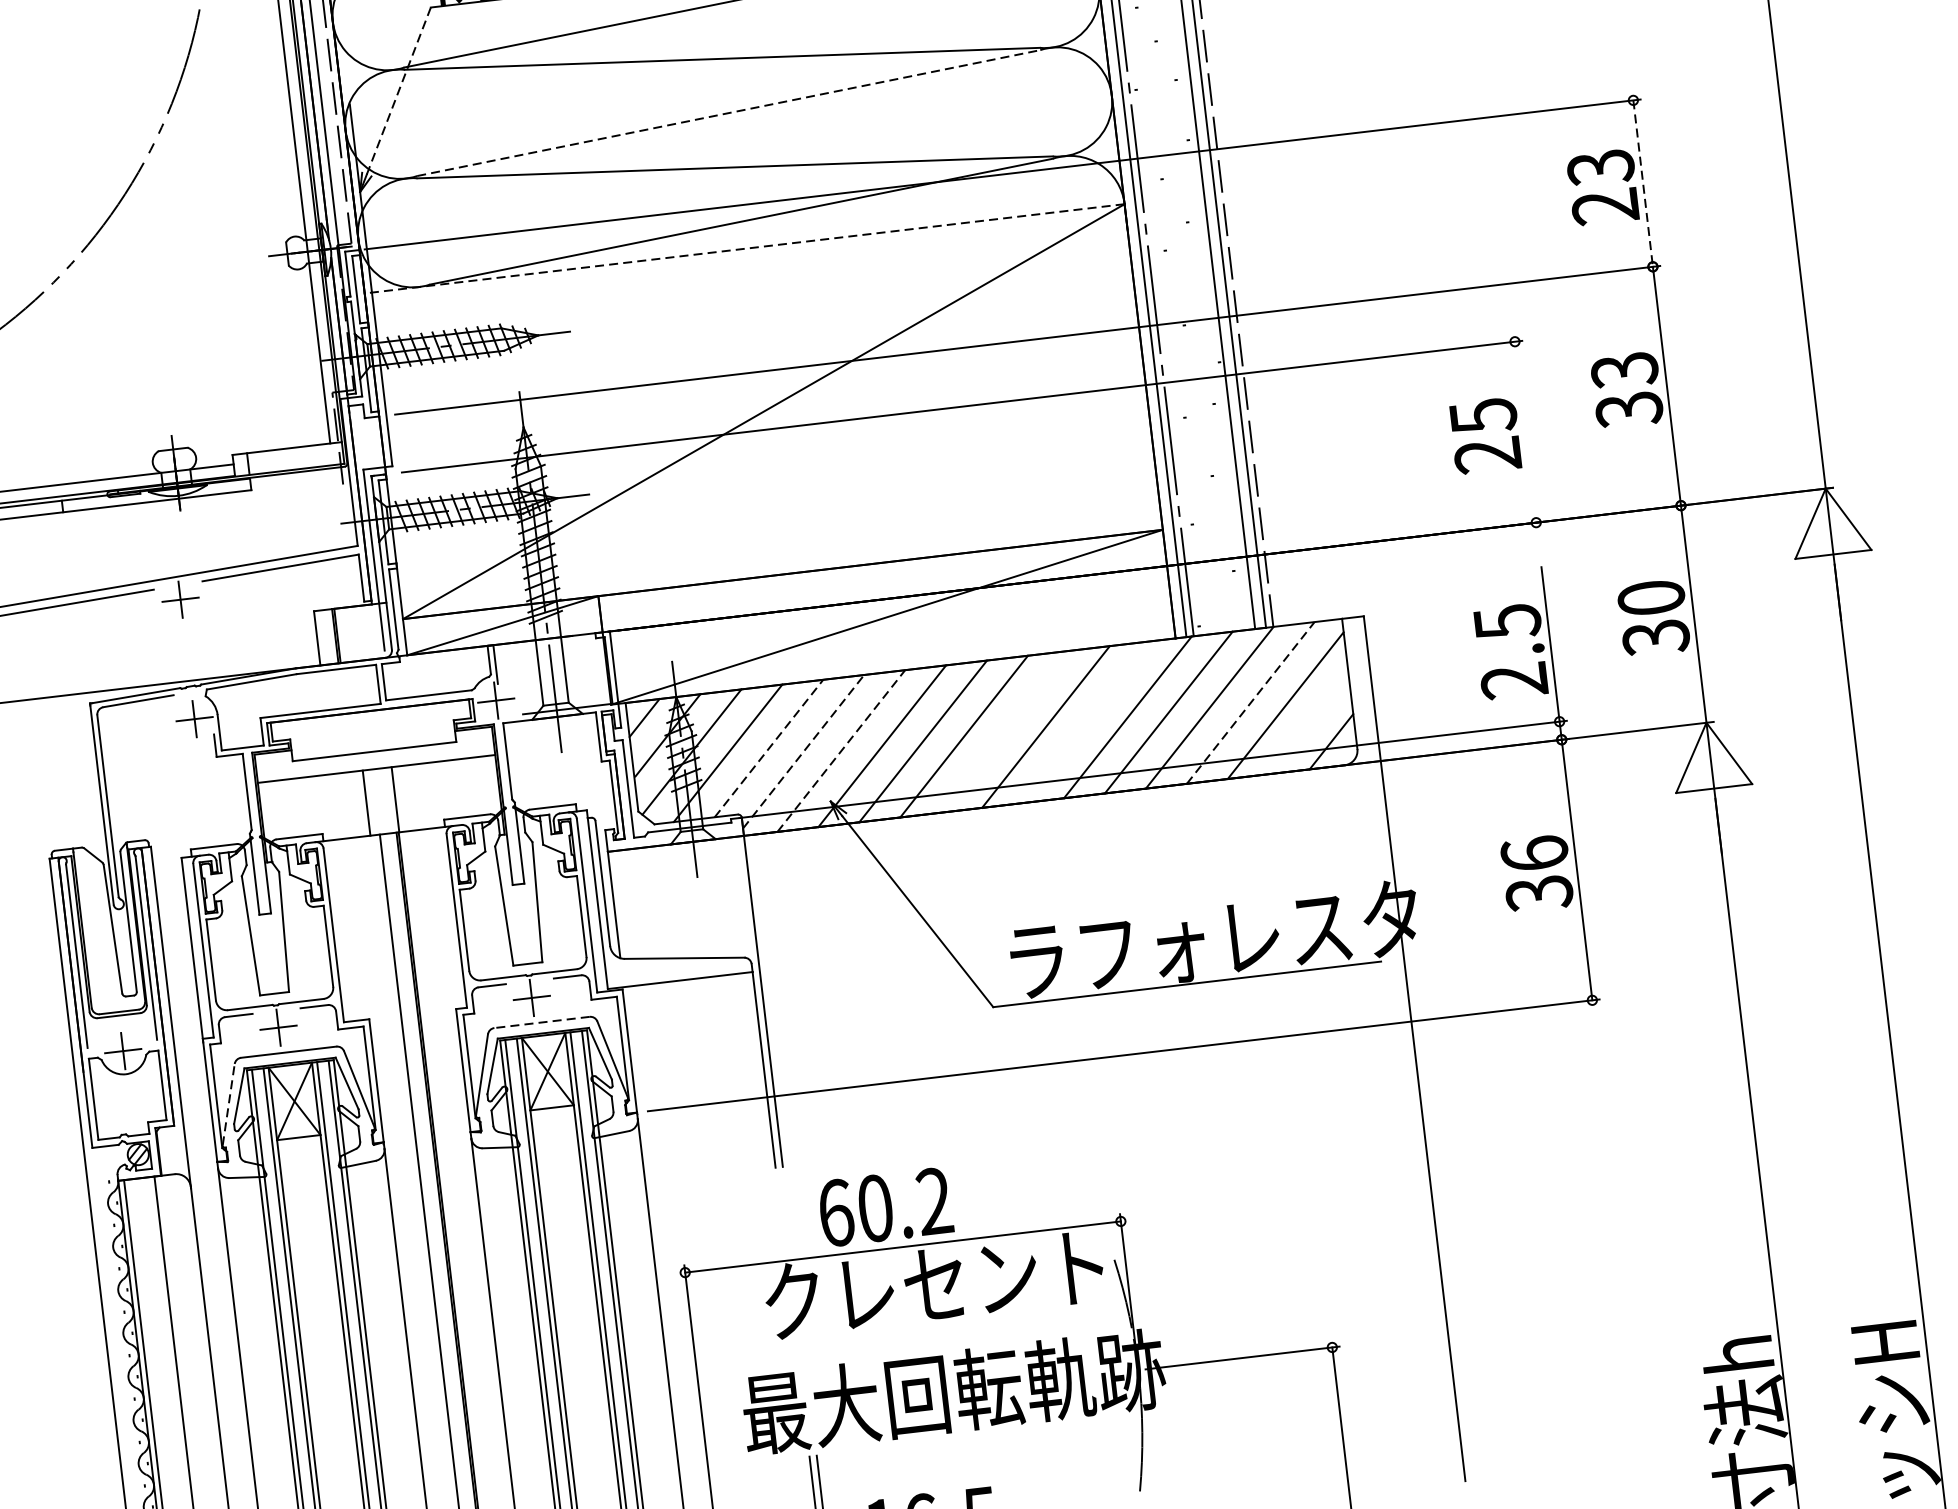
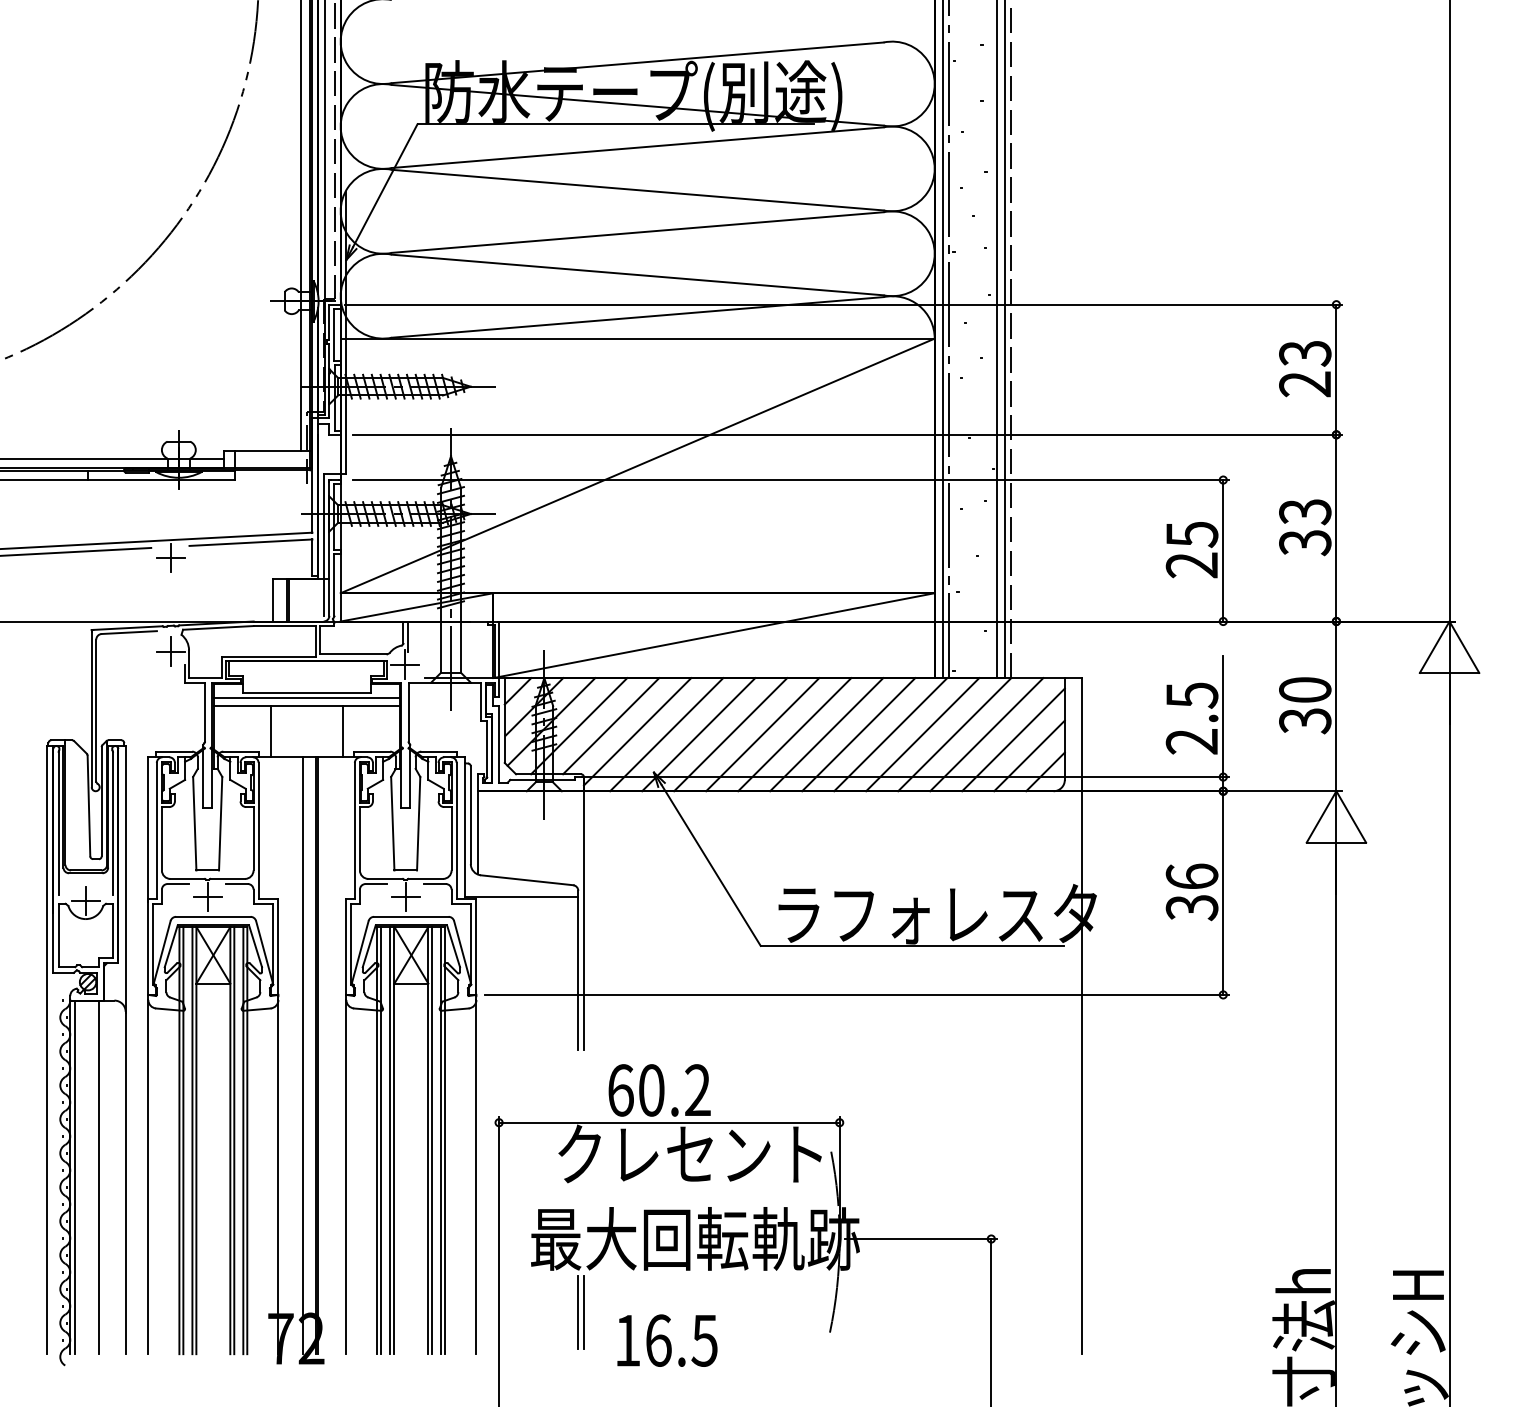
line: (399, 90) -> (385, 185), dashed -> solid
line: (728, 113) -> (637, 232), dashed -> solid
line: (1643, 184) -> (1336, 370), dashed -> solid
line: (744, 248) -> (637, 338), dashed -> solid
line: (1525, 431) -> (1223, 550), added
line: (1251, 702) -> (987, 734), dashed -> solid
line: (1086, 722) -> (858, 734), added
line: (1308, 723) -> (1029, 755), added
line: (1004, 731) -> (794, 734), added
line: (769, 747) -> (611, 725), dashed -> solid
line: (842, 750) -> (667, 734), dashed -> solid
line: (803, 751) -> (637, 731), dashed -> solid
line: (375, 758) -> (306, 698), added
line: (395, 799) -> (270, 731), moved
line: (365, 802) -> (342, 731), moved
line: (540, 1022) -> (410, 916), dashed -> solid
line: (228, 1104) -> (162, 951), dashed -> solid

